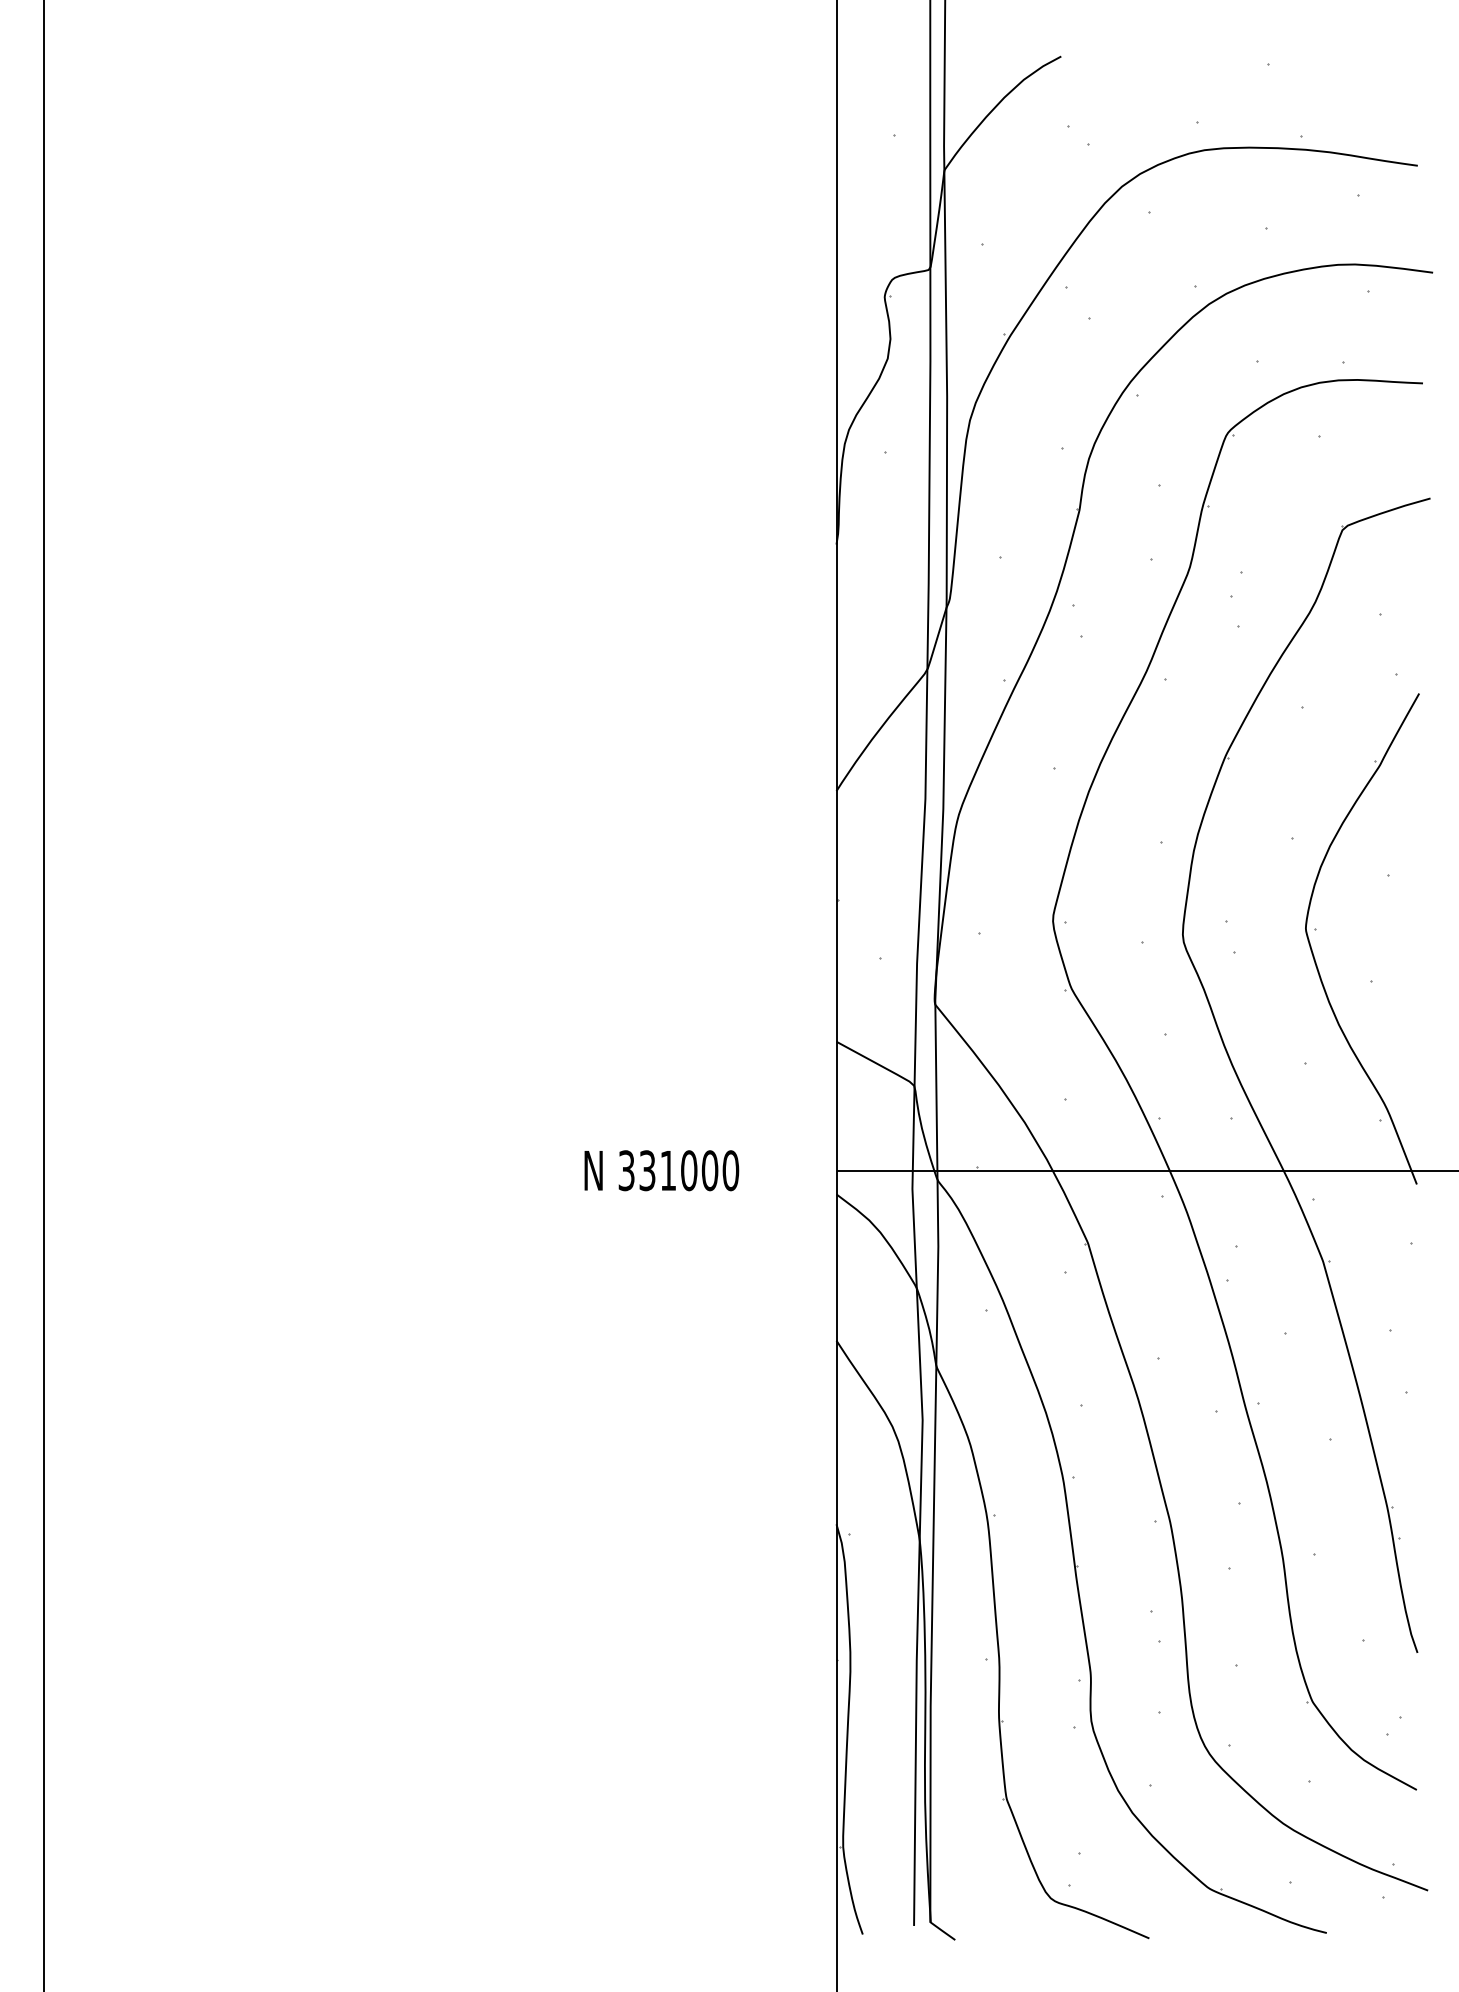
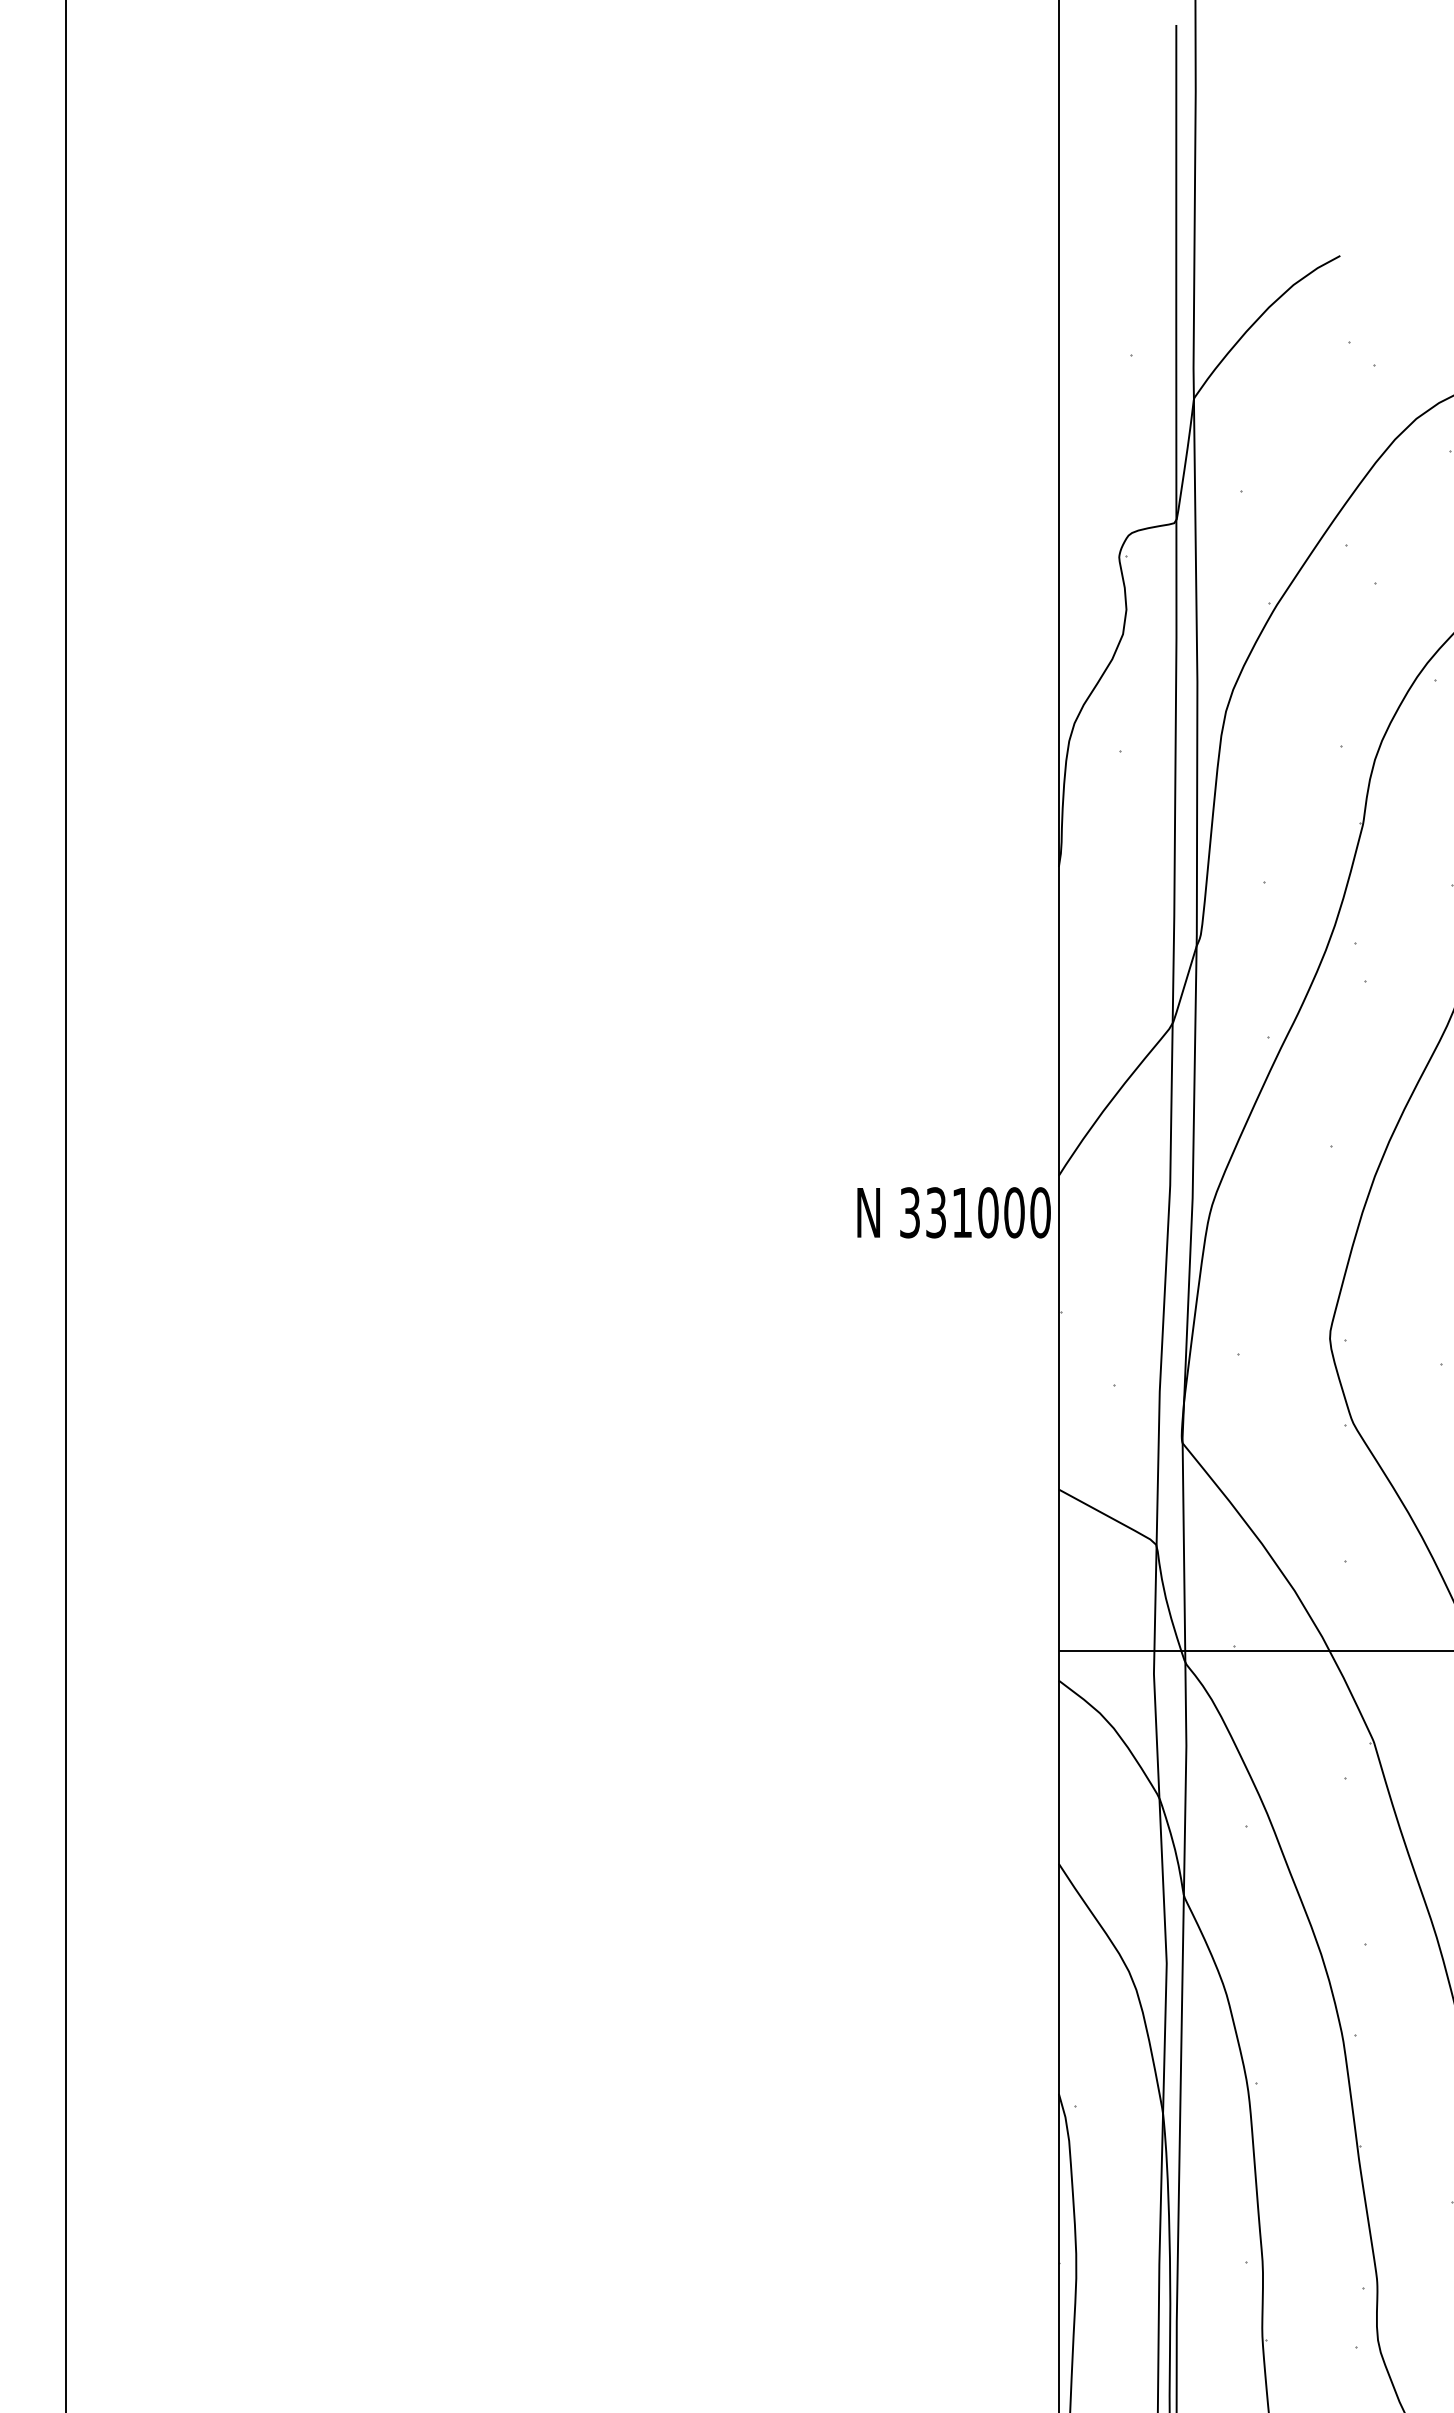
text: (661, 1170) -> (953, 1212), moved

